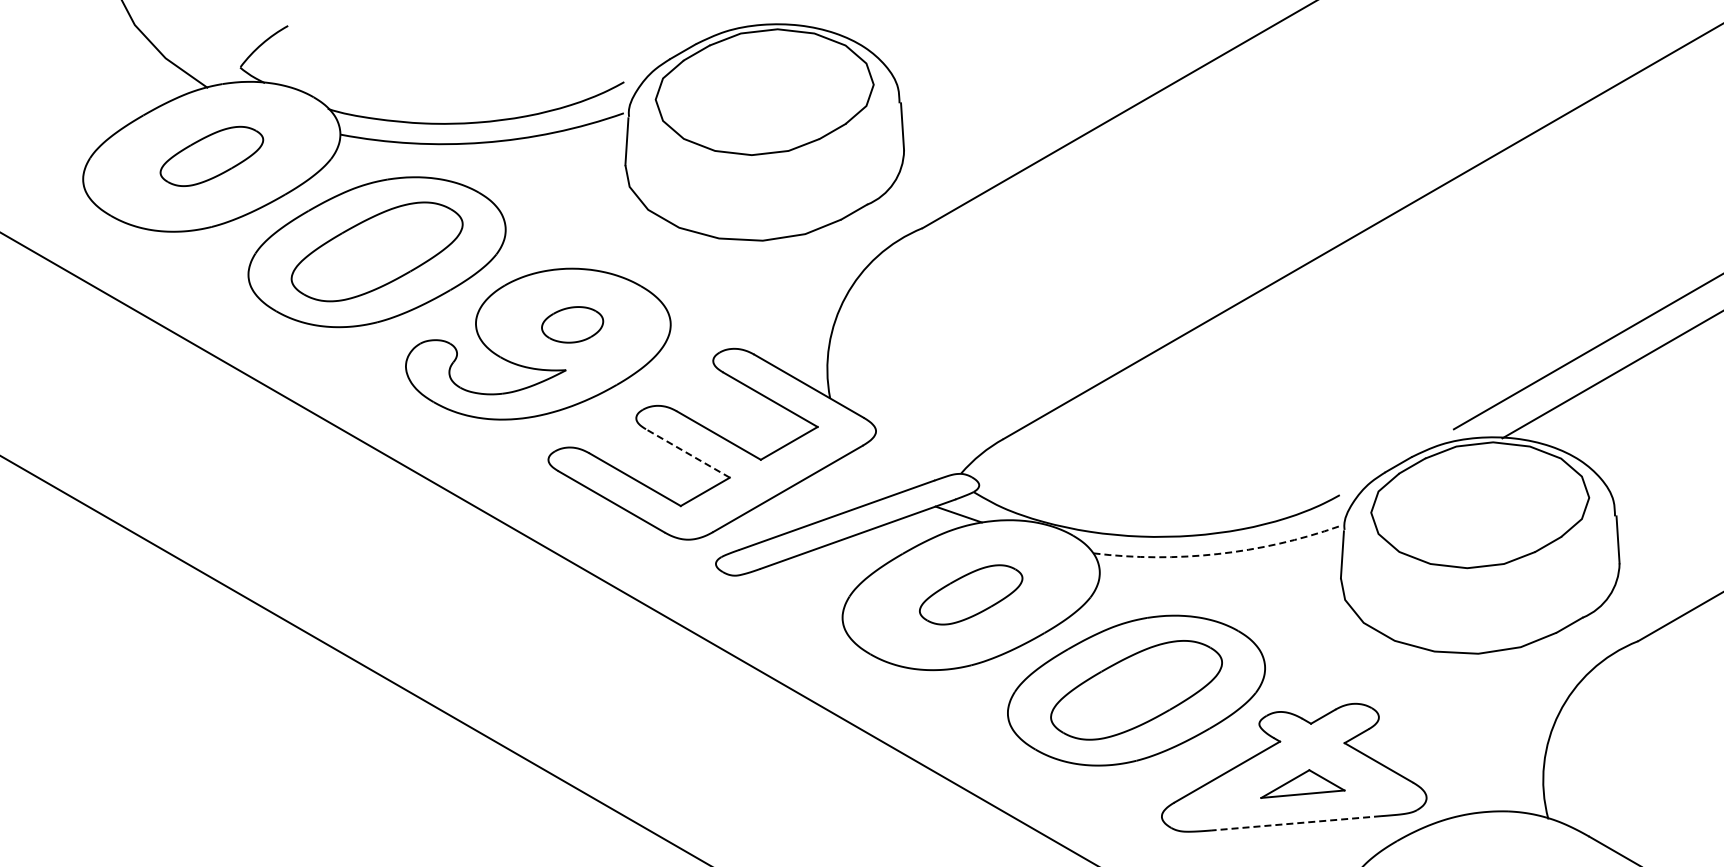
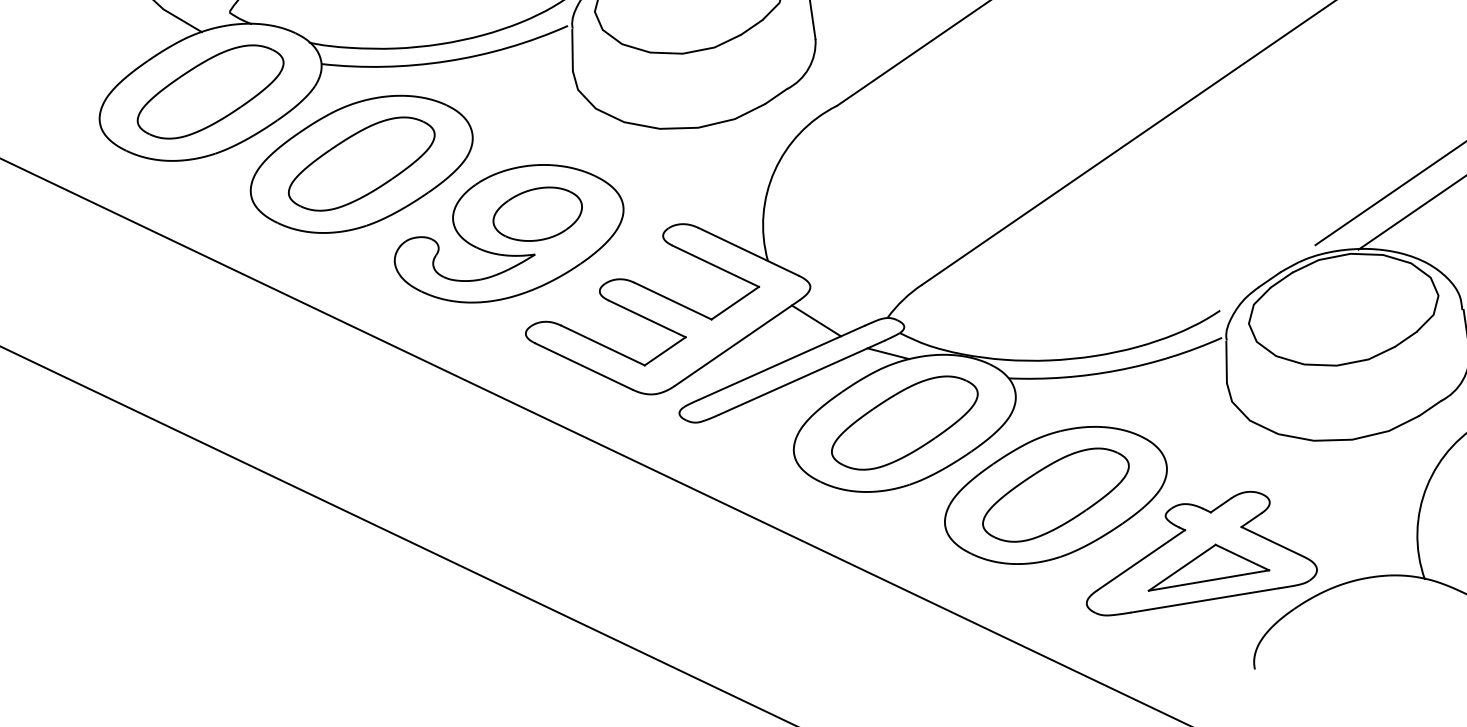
part: (211, 156) -> (210, 92), size x1.67
part: (572, 324) -> (537, 214), size x1.67
line: (687, 453) -> (647, 319), dashed -> solid
line: (879, 470) -> (816, 320), added
arc: (1217, 554) -> (1117, 370), dashed -> solid
part: (970, 594) -> (904, 422), size x1.67
part: (1302, 783) -> (1207, 565), size x1.67
line: (1296, 823) -> (1204, 600), dashed -> solid

